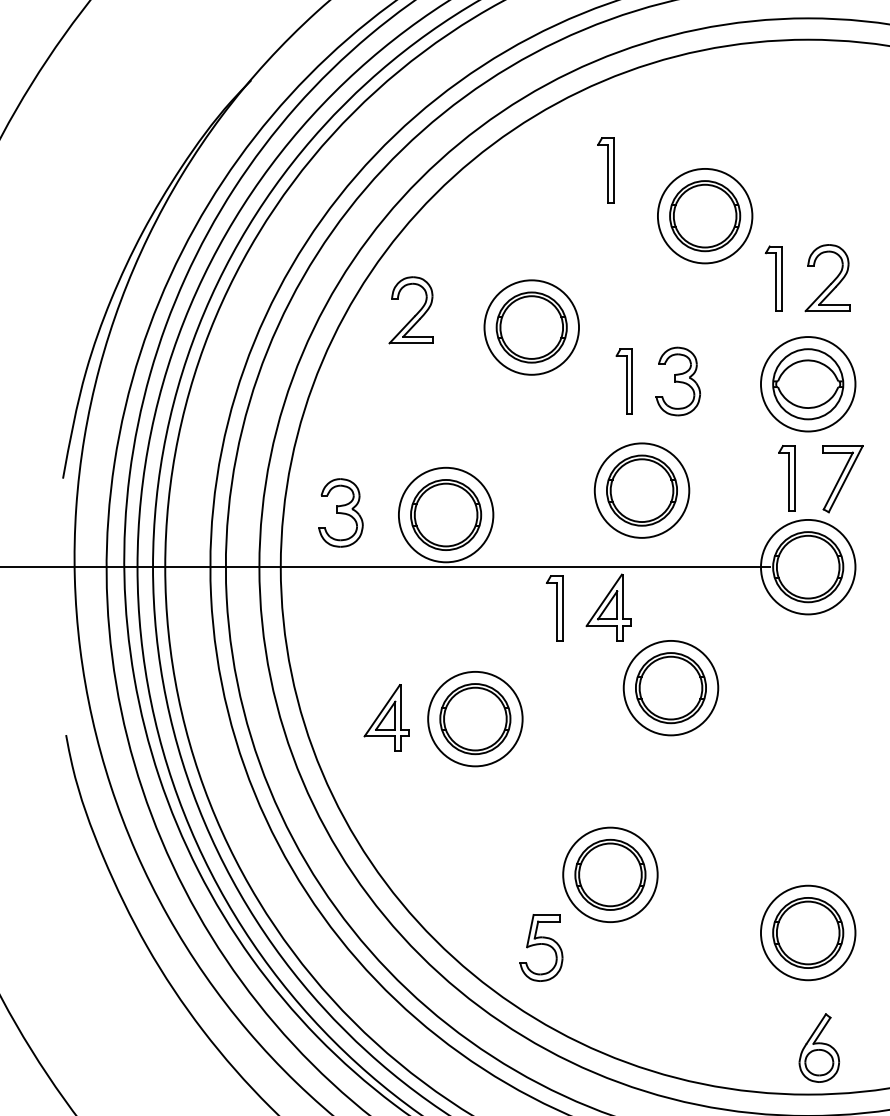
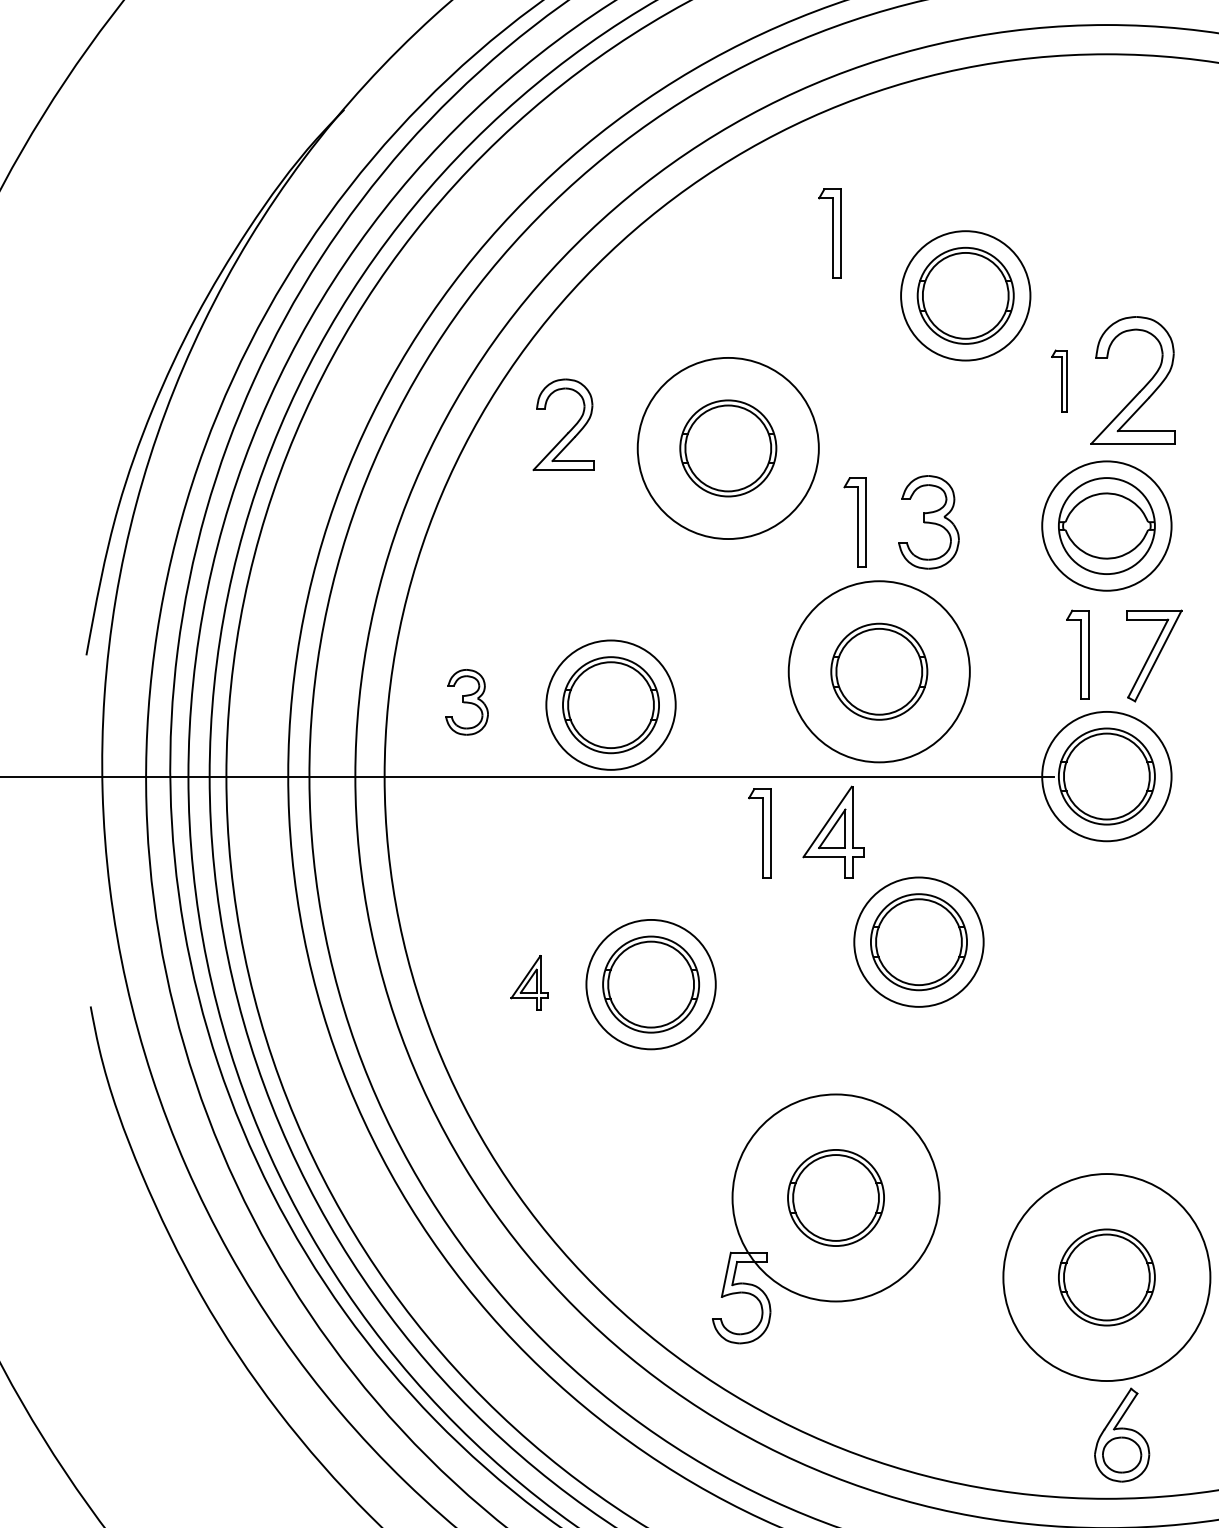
part: (773, 278) -> (1059, 381), size x0.7
part: (827, 278) -> (1133, 381), size x1.4
circle: (531, 327) -> (727, 448), size x1.4
circle: (641, 490) -> (878, 671), size x1.4
part: (340, 512) -> (466, 701), size x0.7
part: (386, 717) -> (529, 982), size x0.6
circle: (610, 874) -> (836, 1197), size x1.6
circle: (807, 932) -> (1105, 1276), size x1.6

